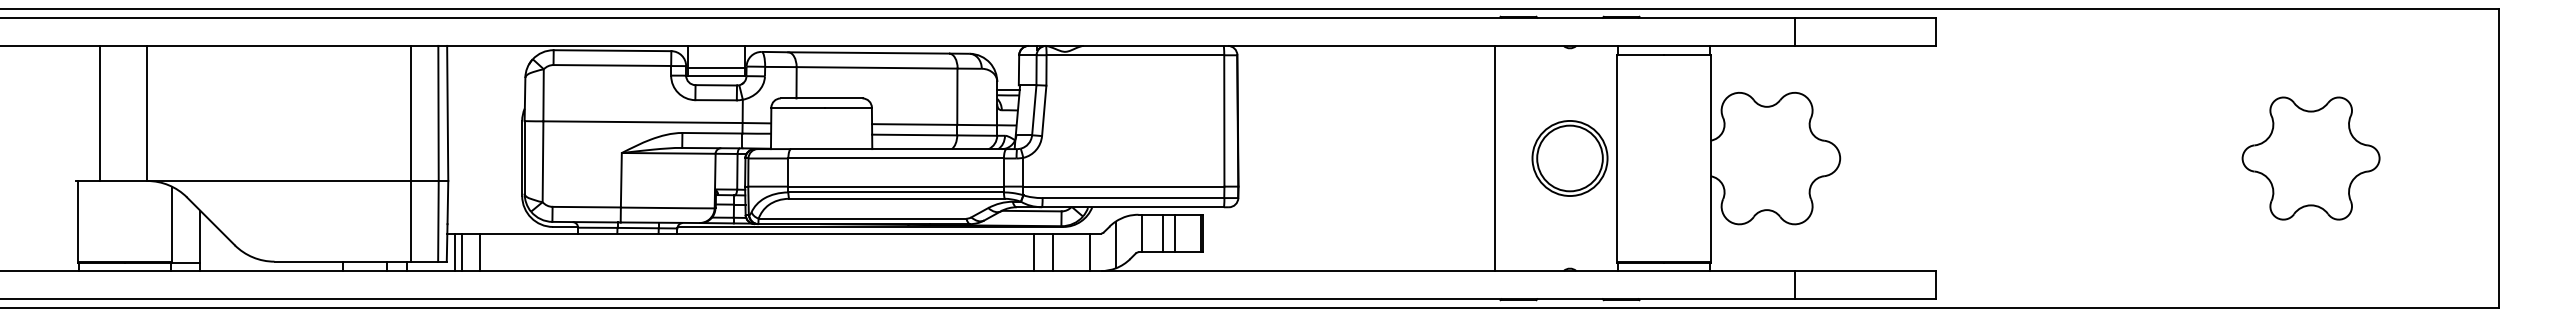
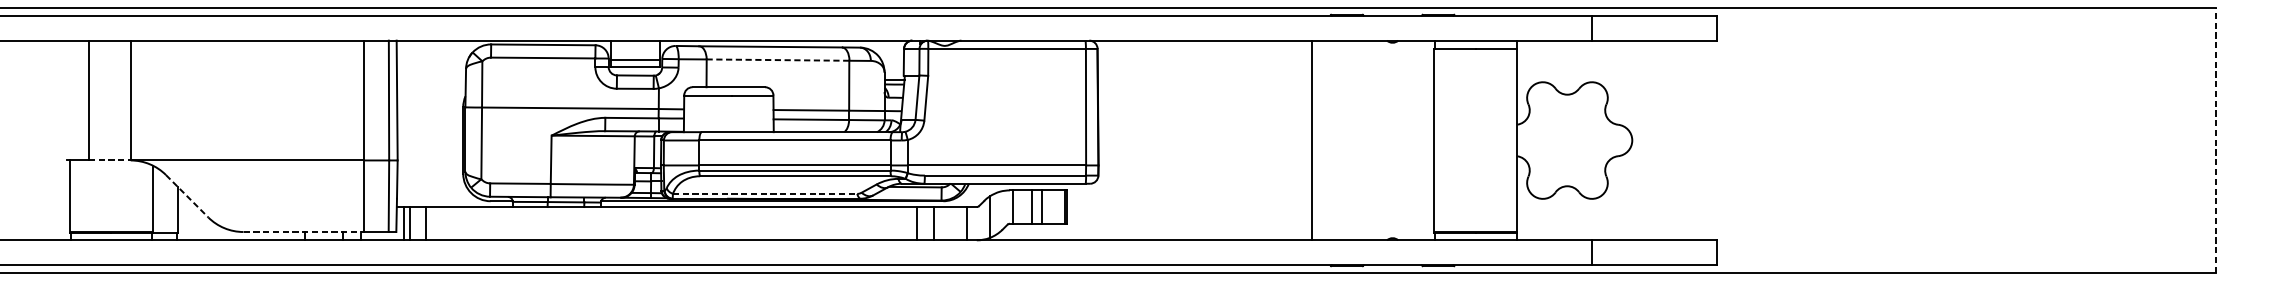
line: (876, 67) -> (777, 59), solid -> dashed
line: (2498, 157) -> (2216, 139), solid -> dashed
line: (1494, 158) -> (1311, 140), moved
part: (1569, 158) -> (1392, 140), removed
part: (2310, 158) -> (2049, 140), removed
line: (123, 181) -> (109, 160), solid -> dashed
line: (862, 218) -> (765, 193), solid -> dashed
line: (210, 221) -> (186, 196), solid -> dashed
line: (343, 261) -> (304, 231), solid -> dashed

